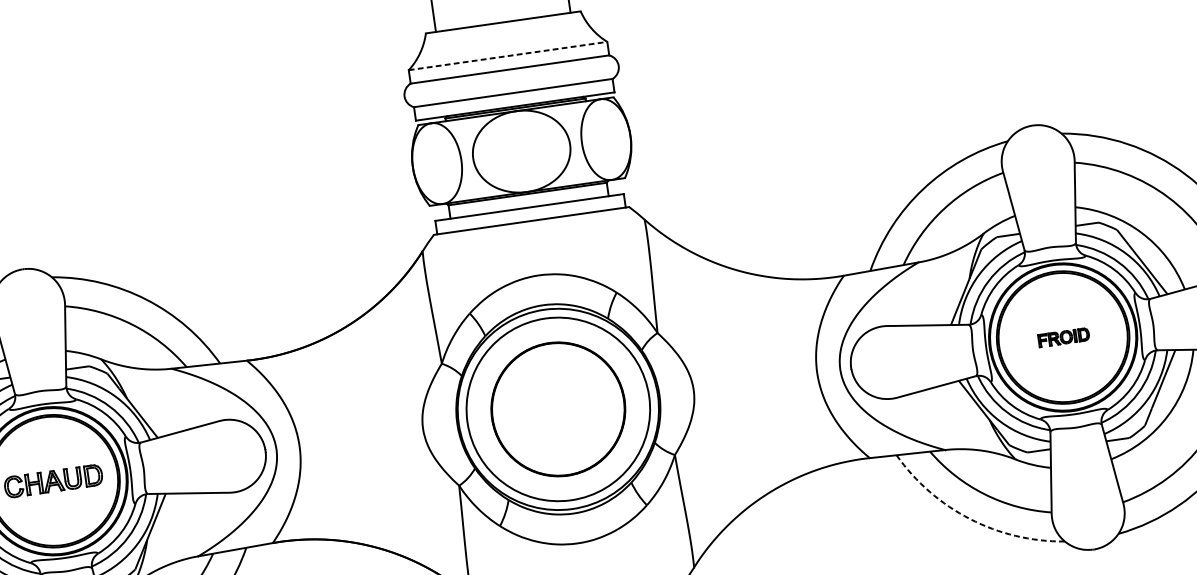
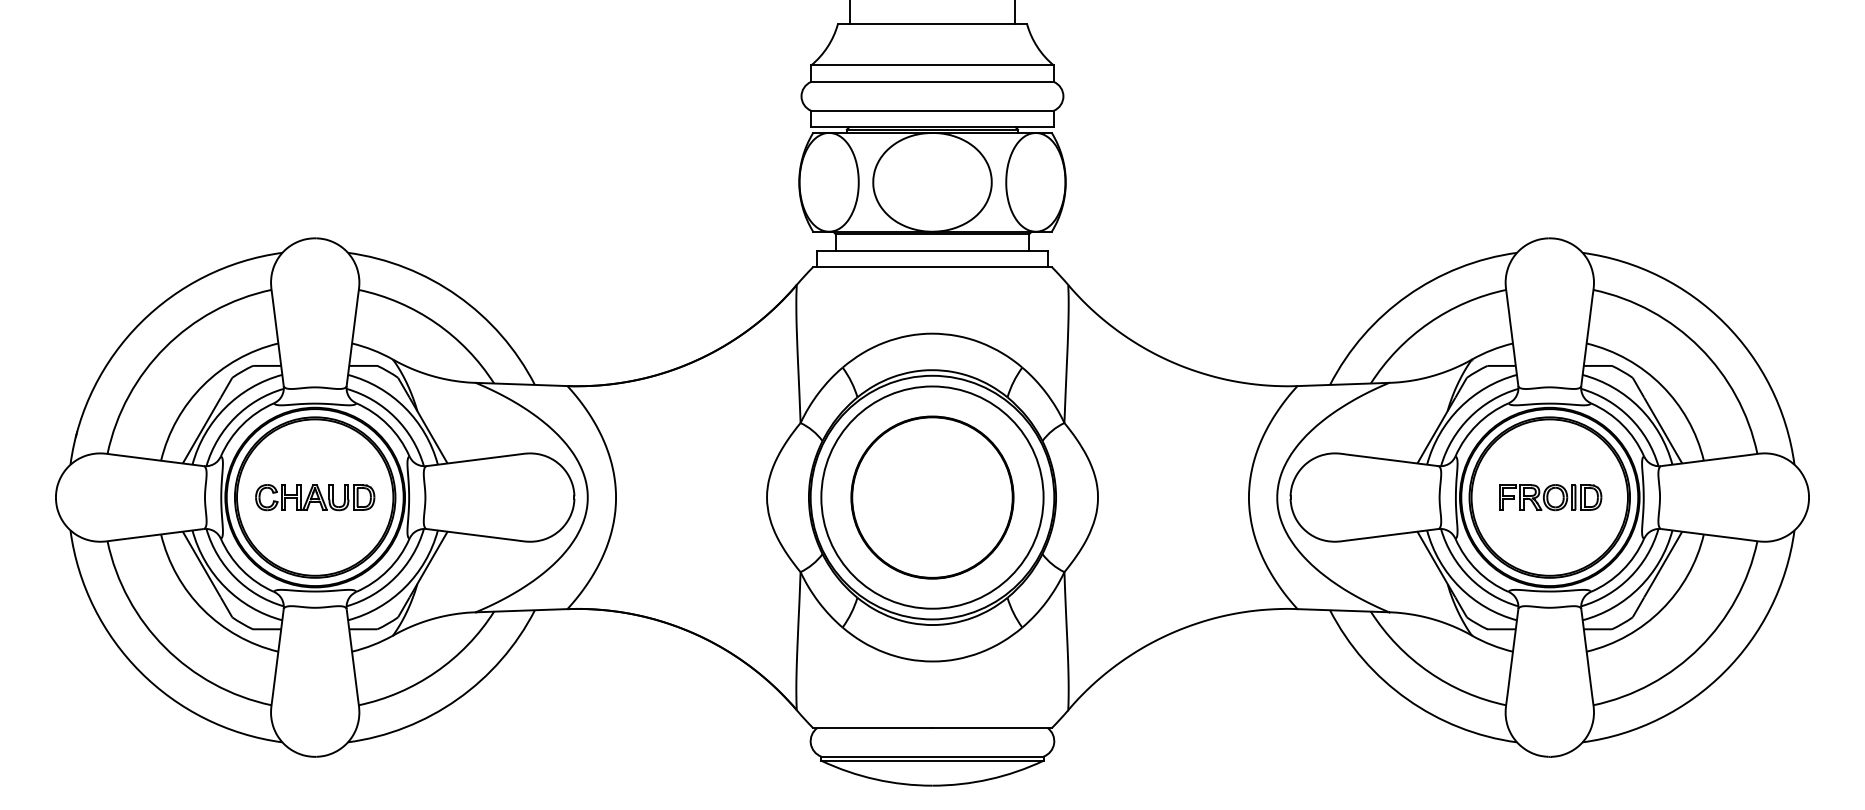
line: (508, 56) -> (932, 65), dashed -> solid
part: (1063, 337) -> (1550, 497), size x1.67
arc: (970, 519) -> (1407, 699), dashed -> solid

